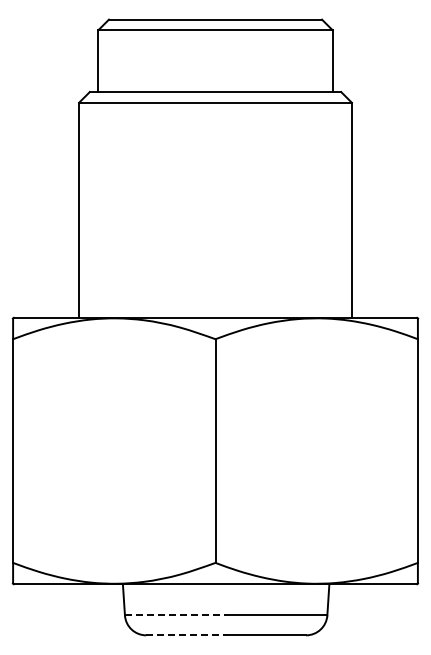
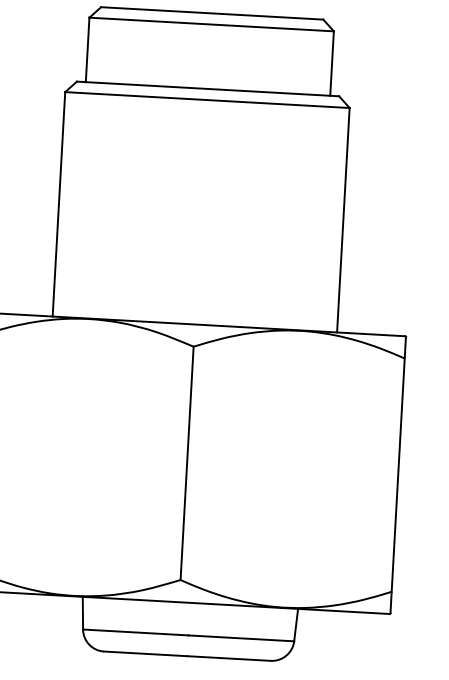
line: (175, 615) -> (135, 632), dashed -> solid
line: (186, 635) -> (146, 654), dashed -> solid

